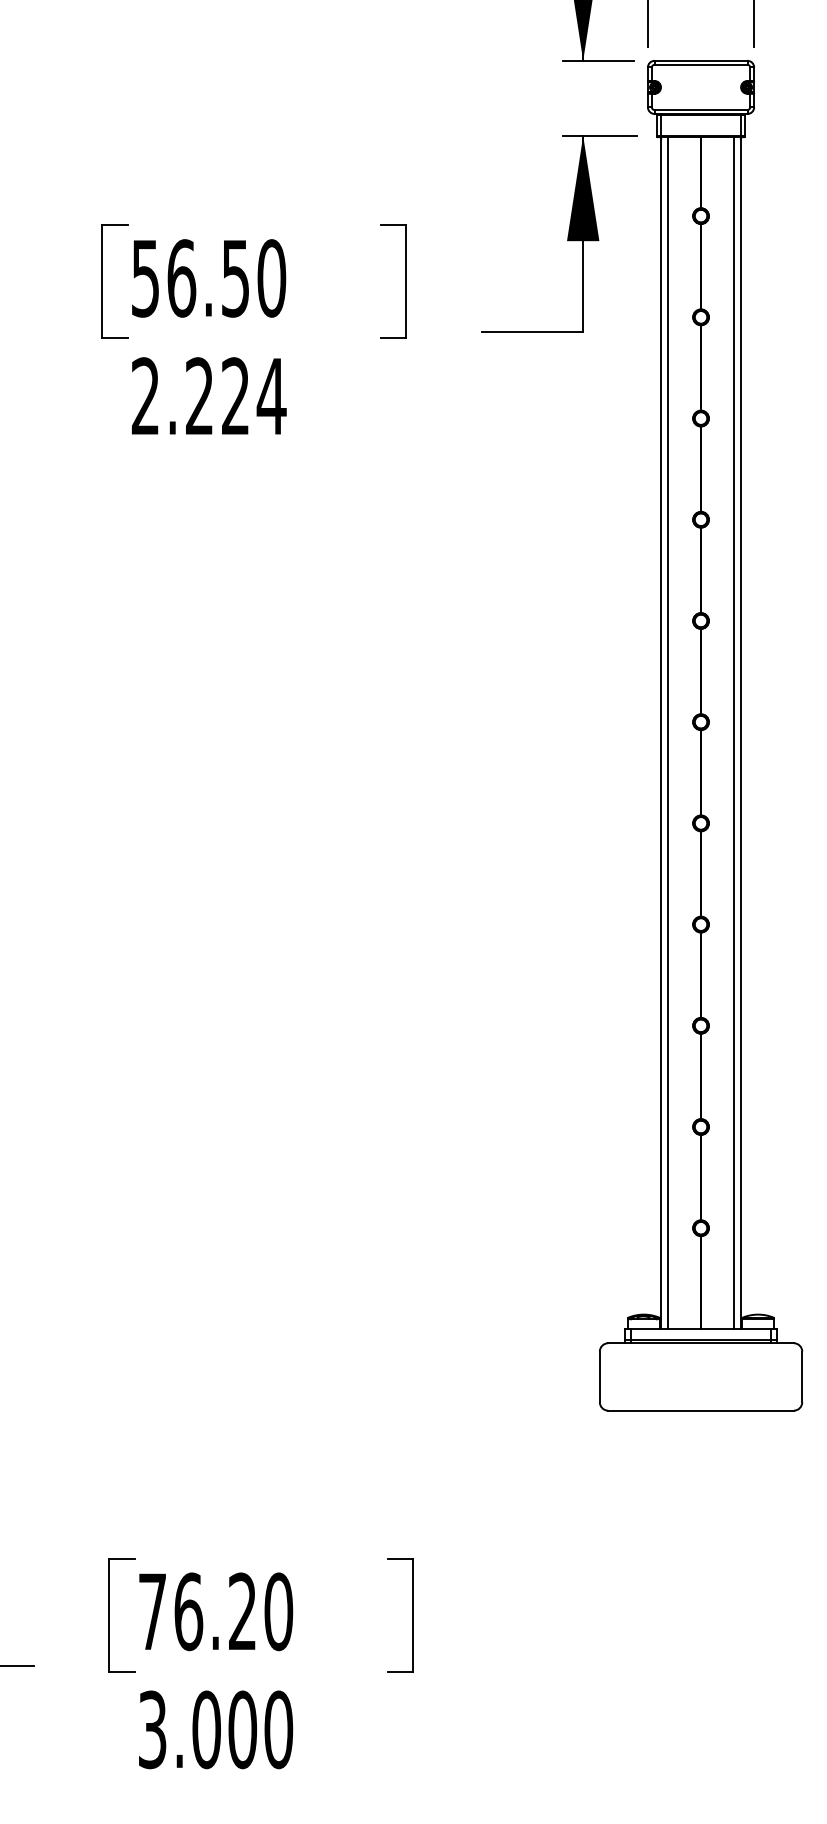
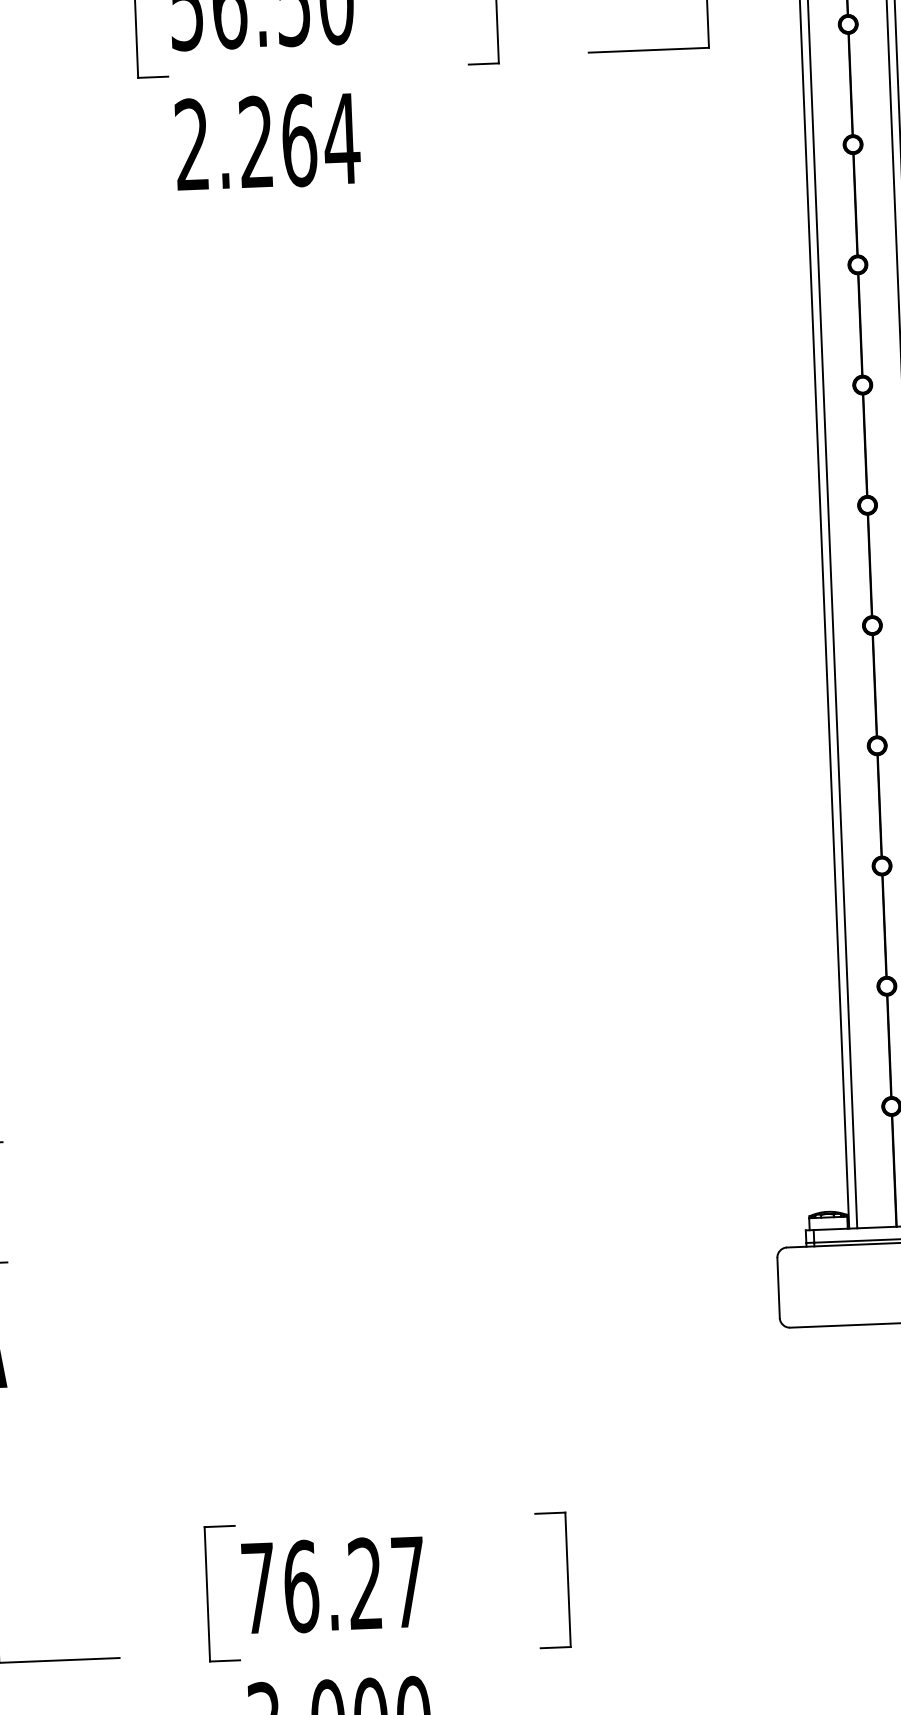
text: (235, 396) -> (298, 140), 2.224 -> 2.264
text: (278, 1611) -> (408, 1581), 76.20 -> 76.27

